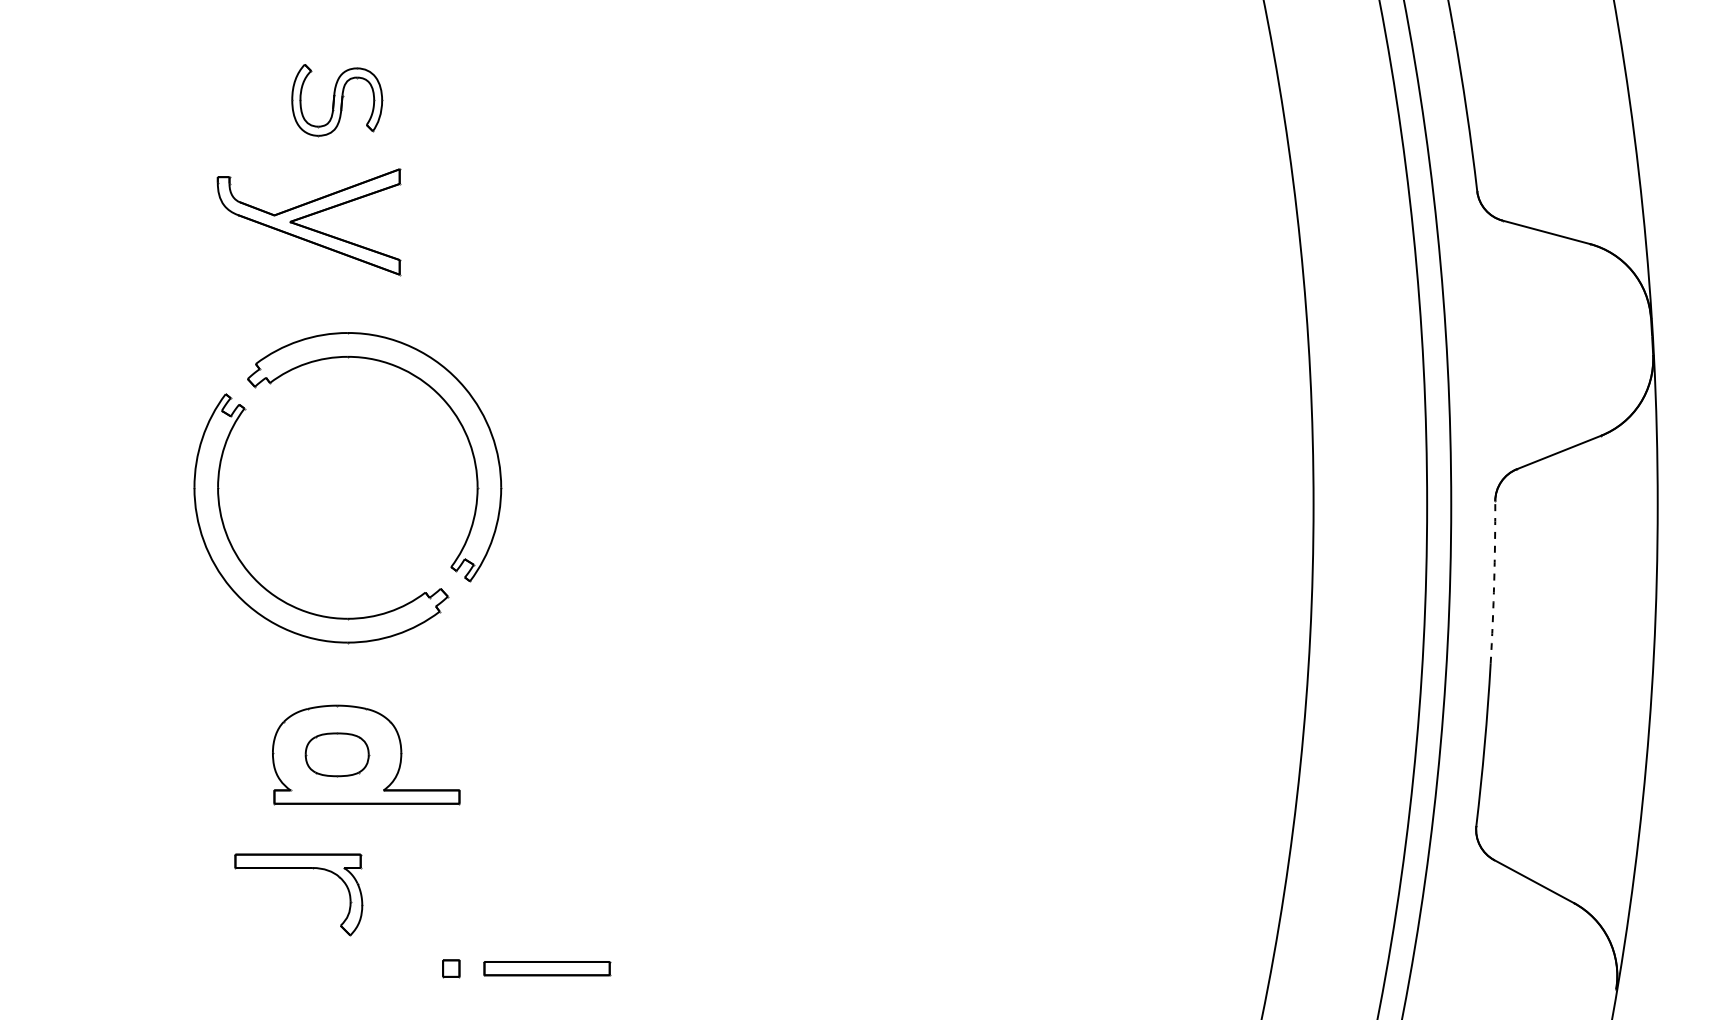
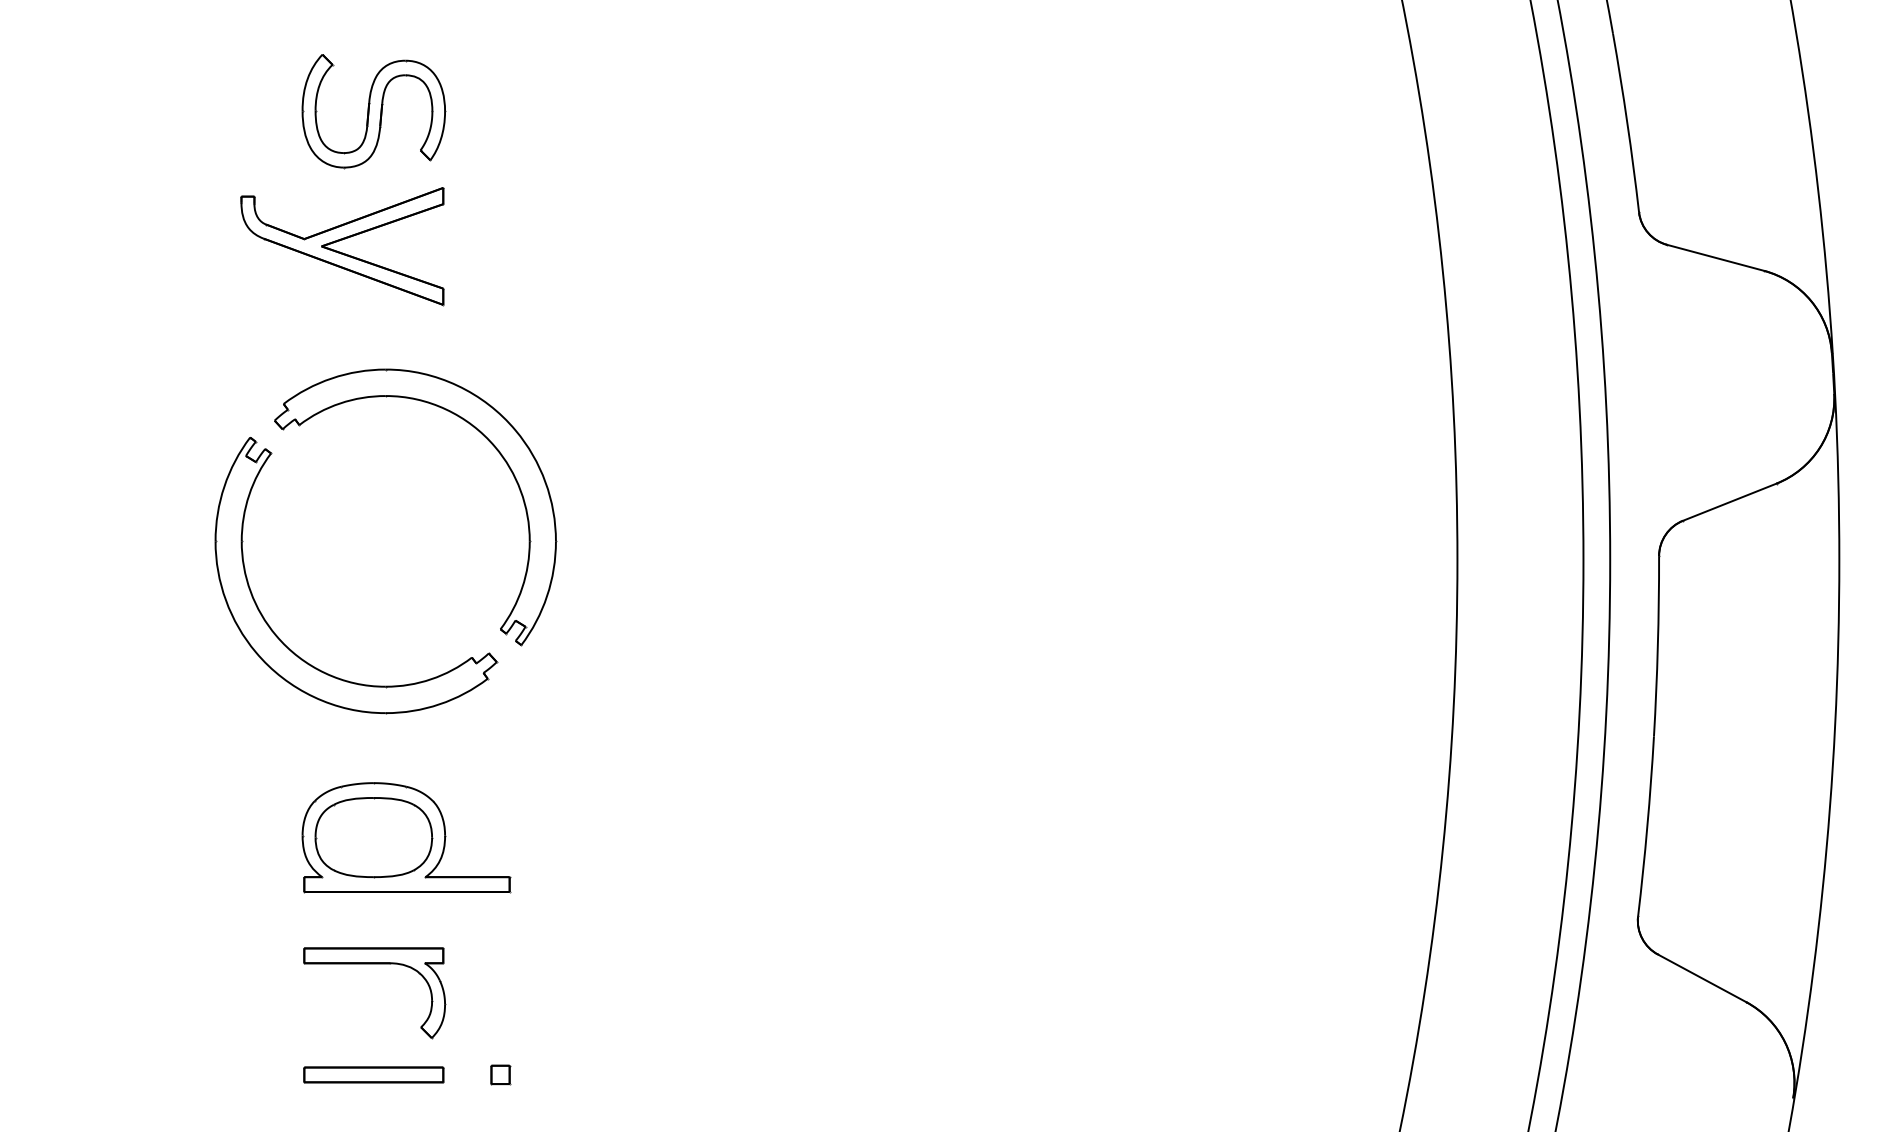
part: (337, 100) -> (374, 111), size x1.43
arc: (1494, 582) -> (1658, 646), dashed -> solid
part: (337, 754) -> (374, 837), size x1.67
part: (298, 868) -> (374, 963), moved
part: (547, 968) -> (374, 1074), moved

